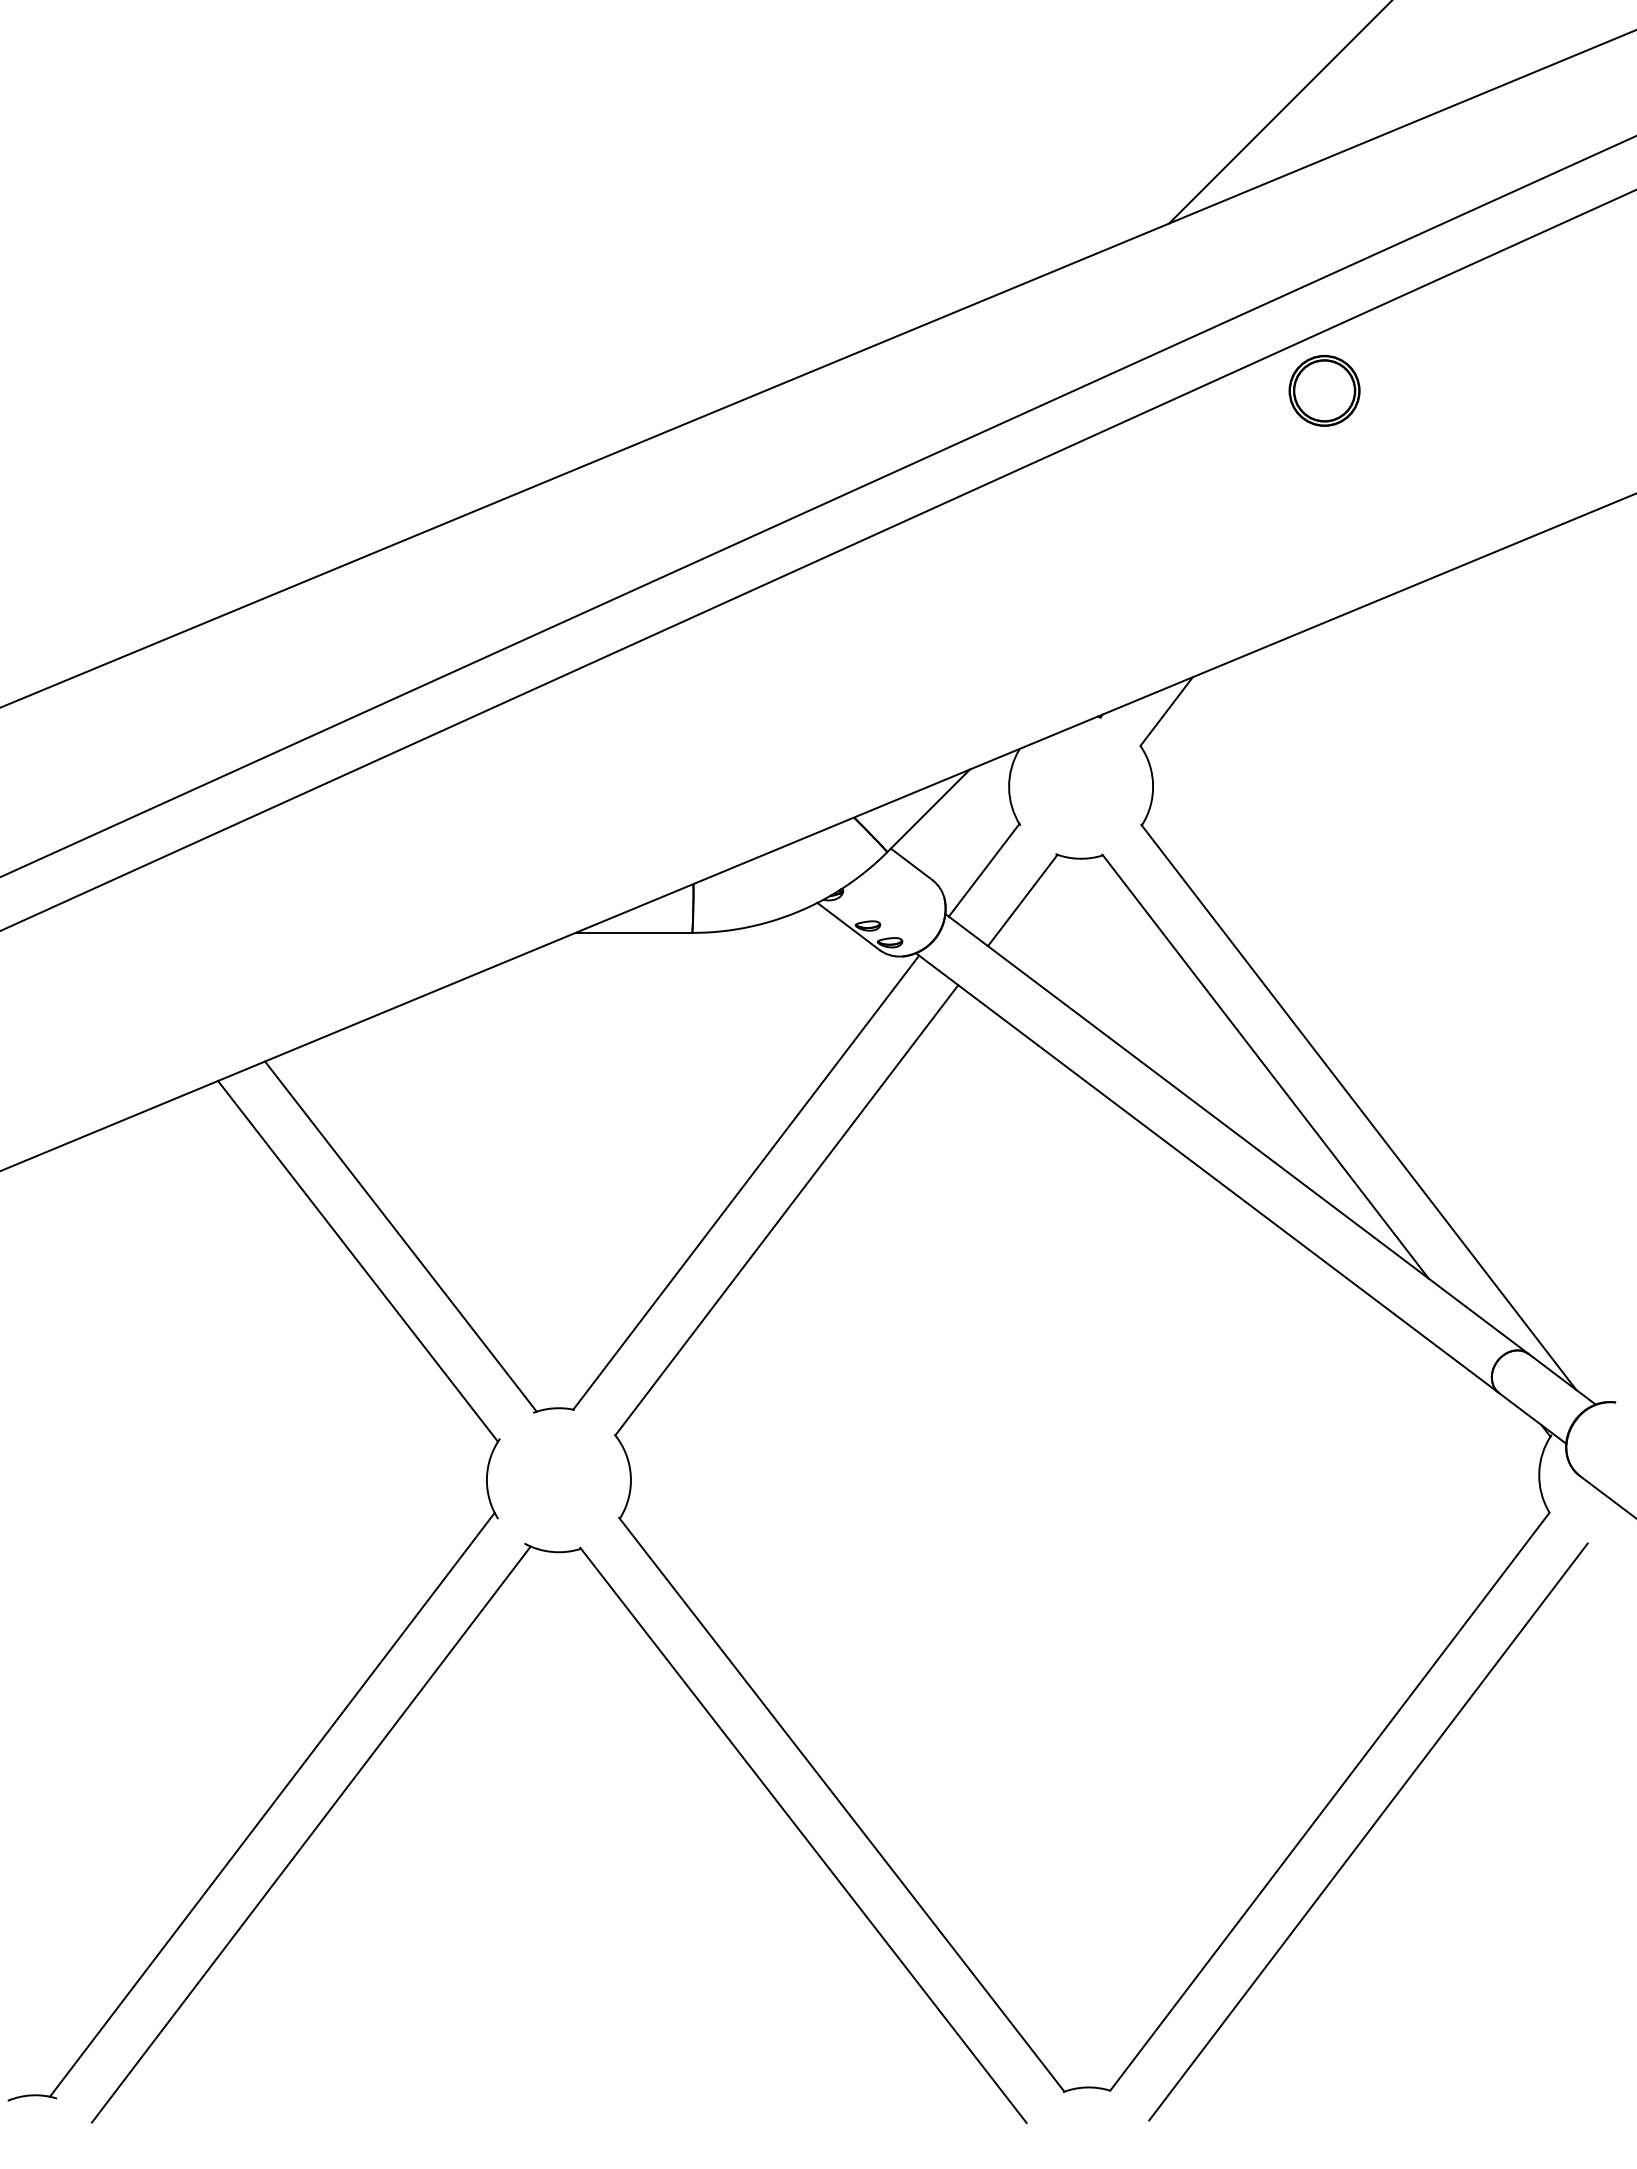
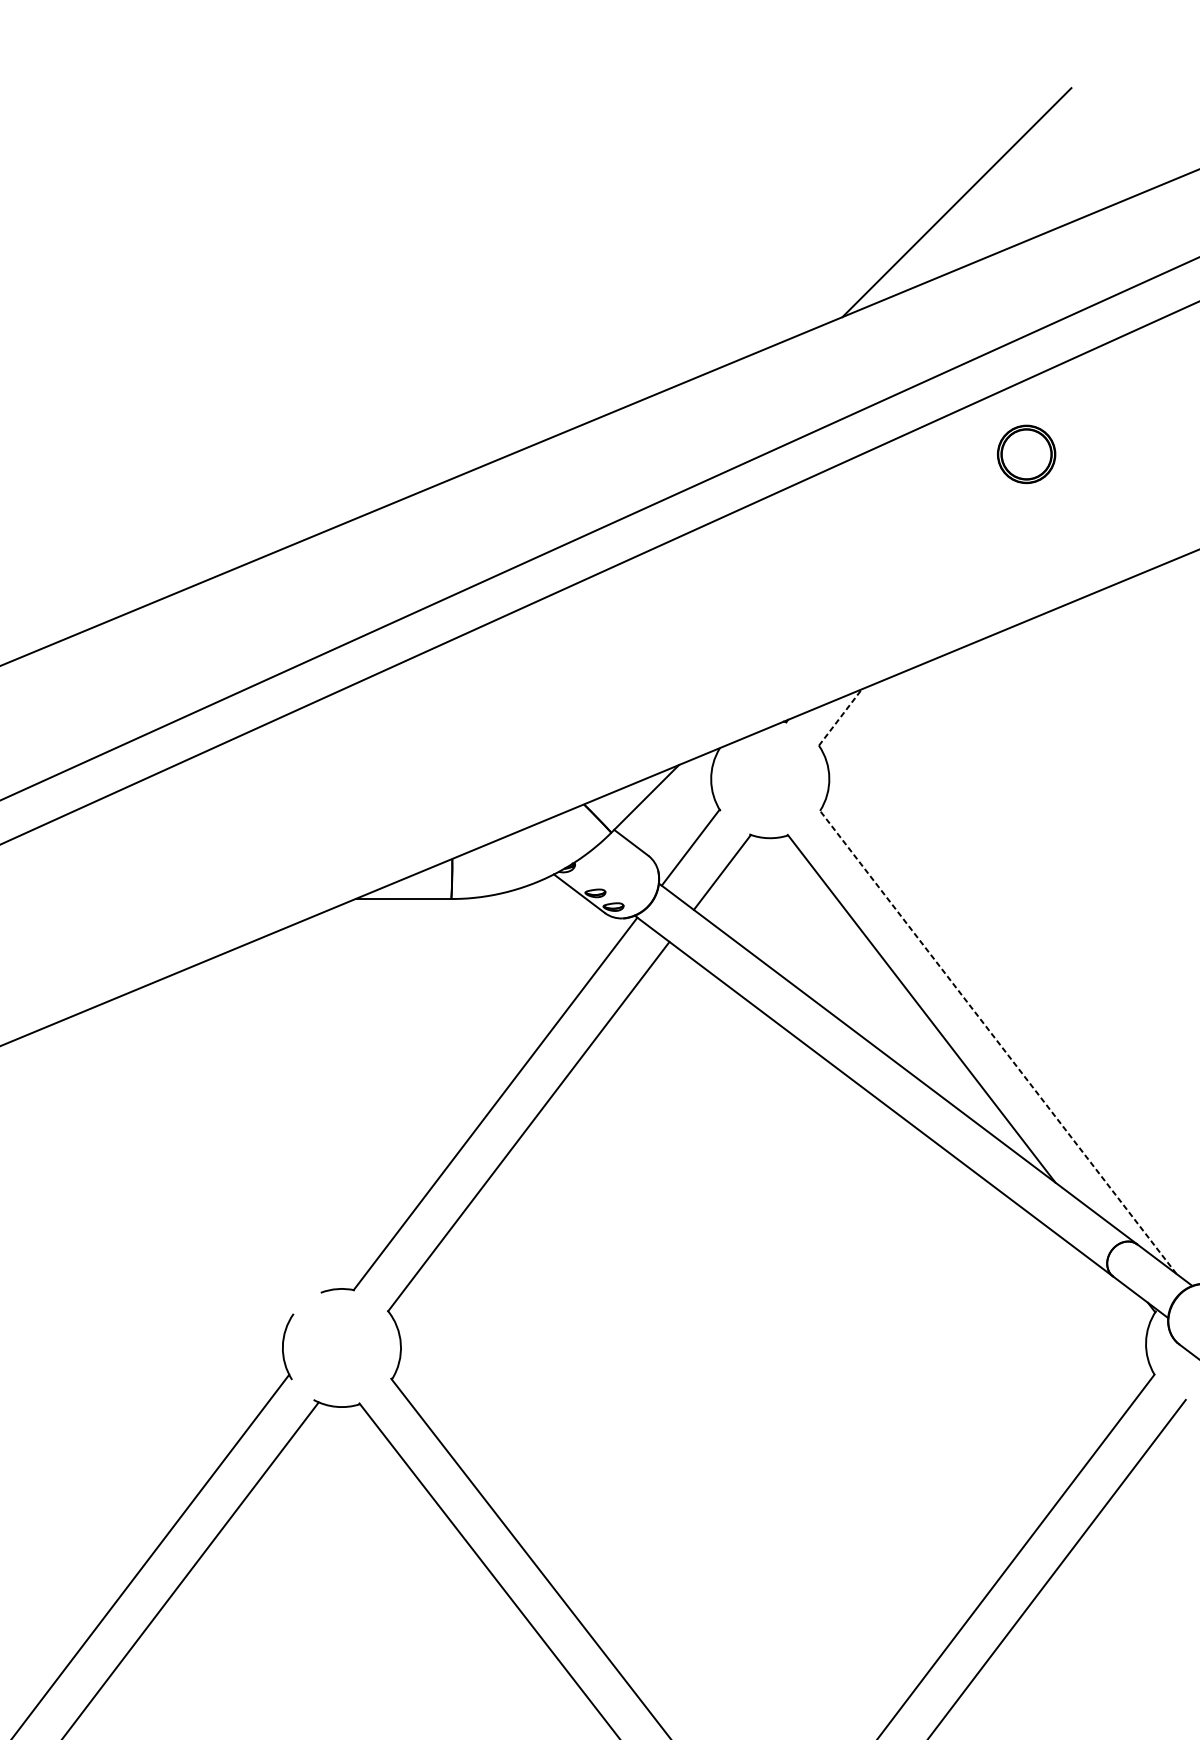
part: (1324, 390) -> (1026, 454), moved
line: (1166, 711) -> (840, 717), solid -> dashed
line: (1358, 1107) -> (997, 1042), solid -> dashed
line: (400, 1236) -> (211, 1148), removed
line: (358, 1260) -> (177, 1167), removed

